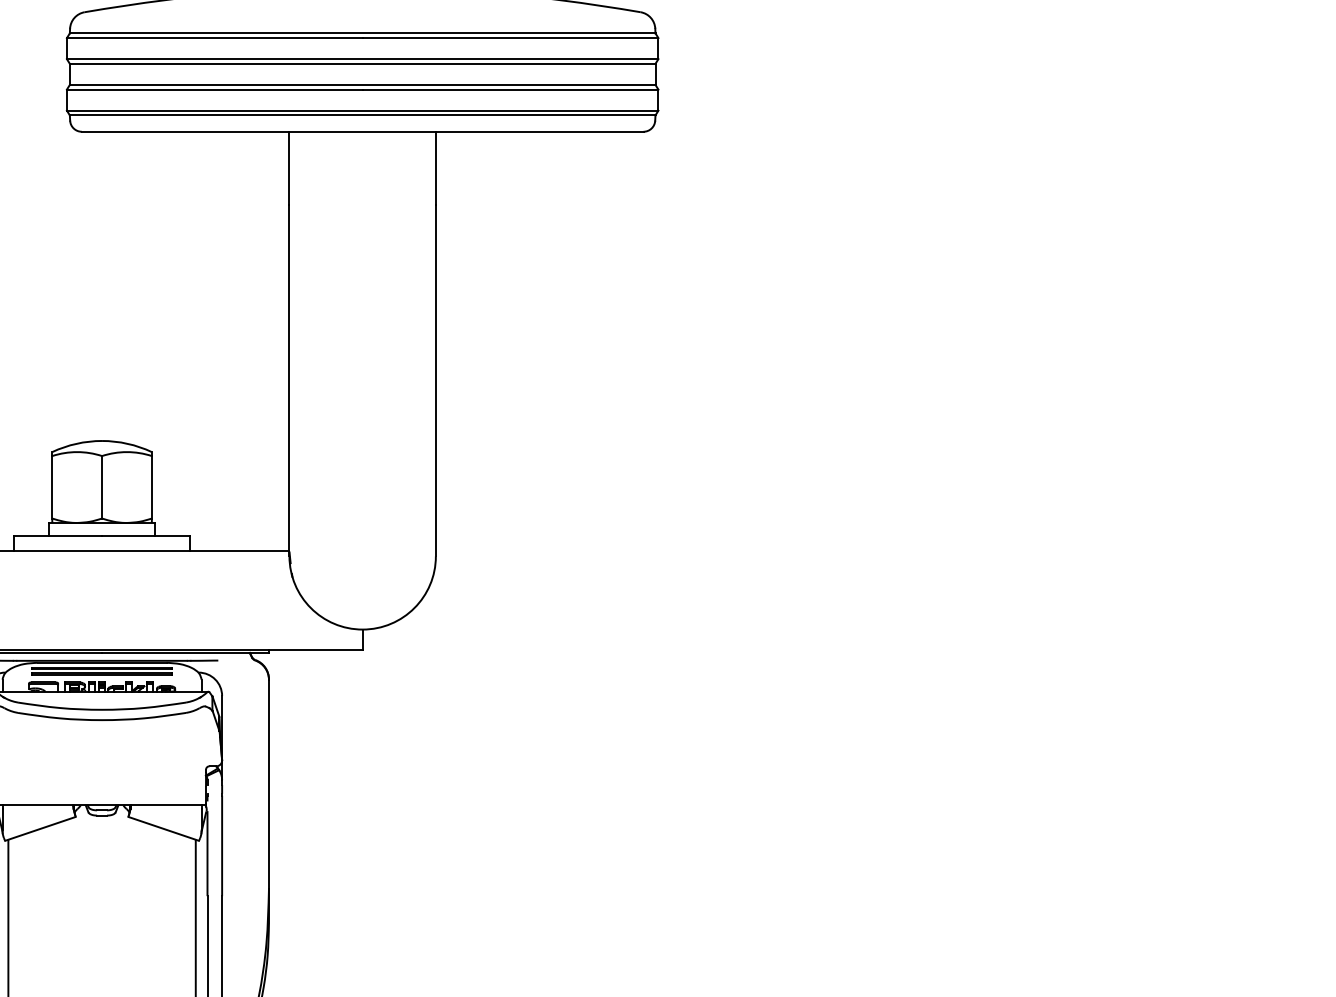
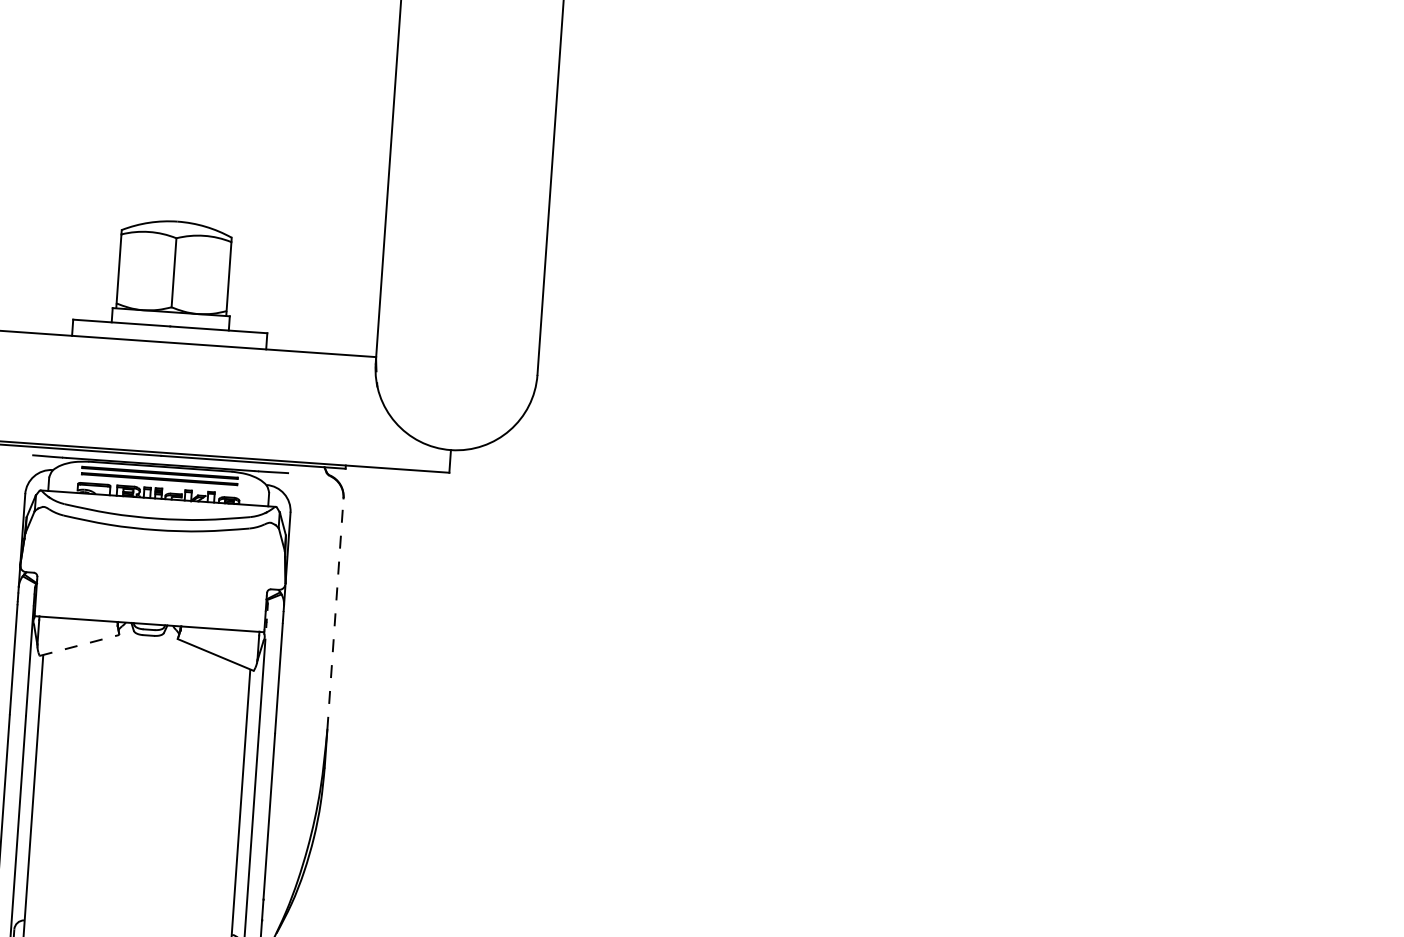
line: (268, 784) -> (334, 614), solid -> dashed
line: (40, 828) -> (79, 645), solid -> dashed

